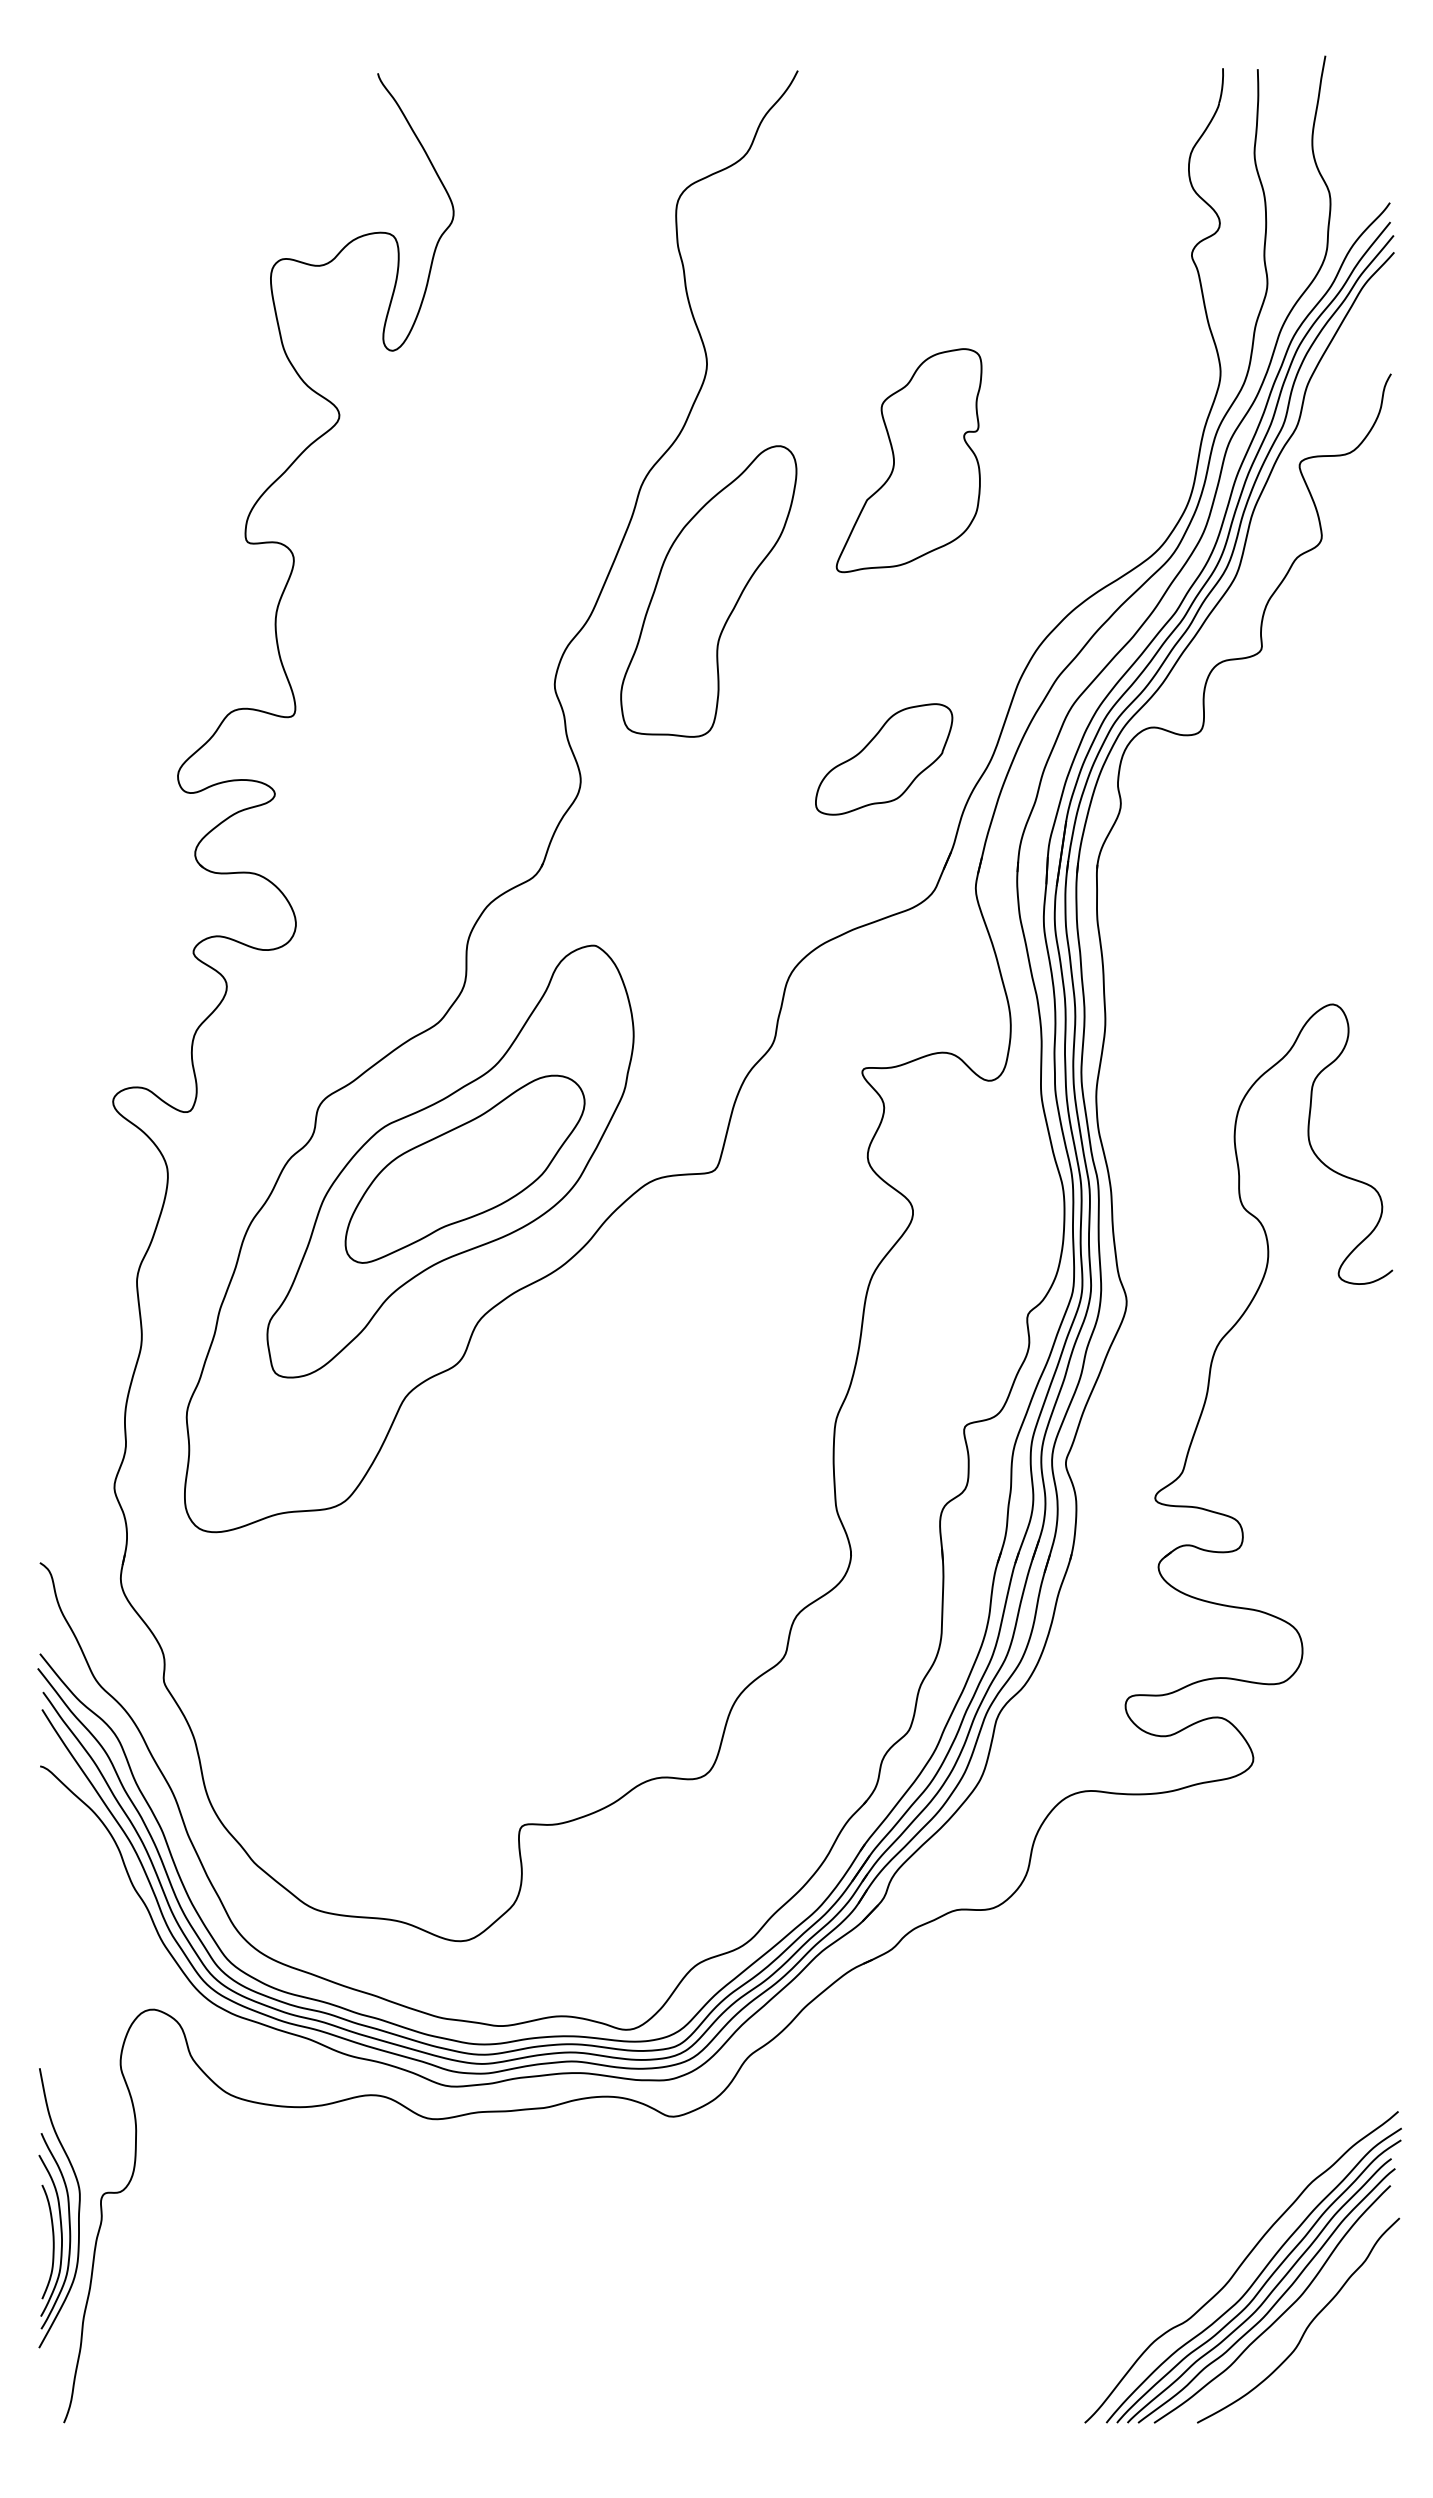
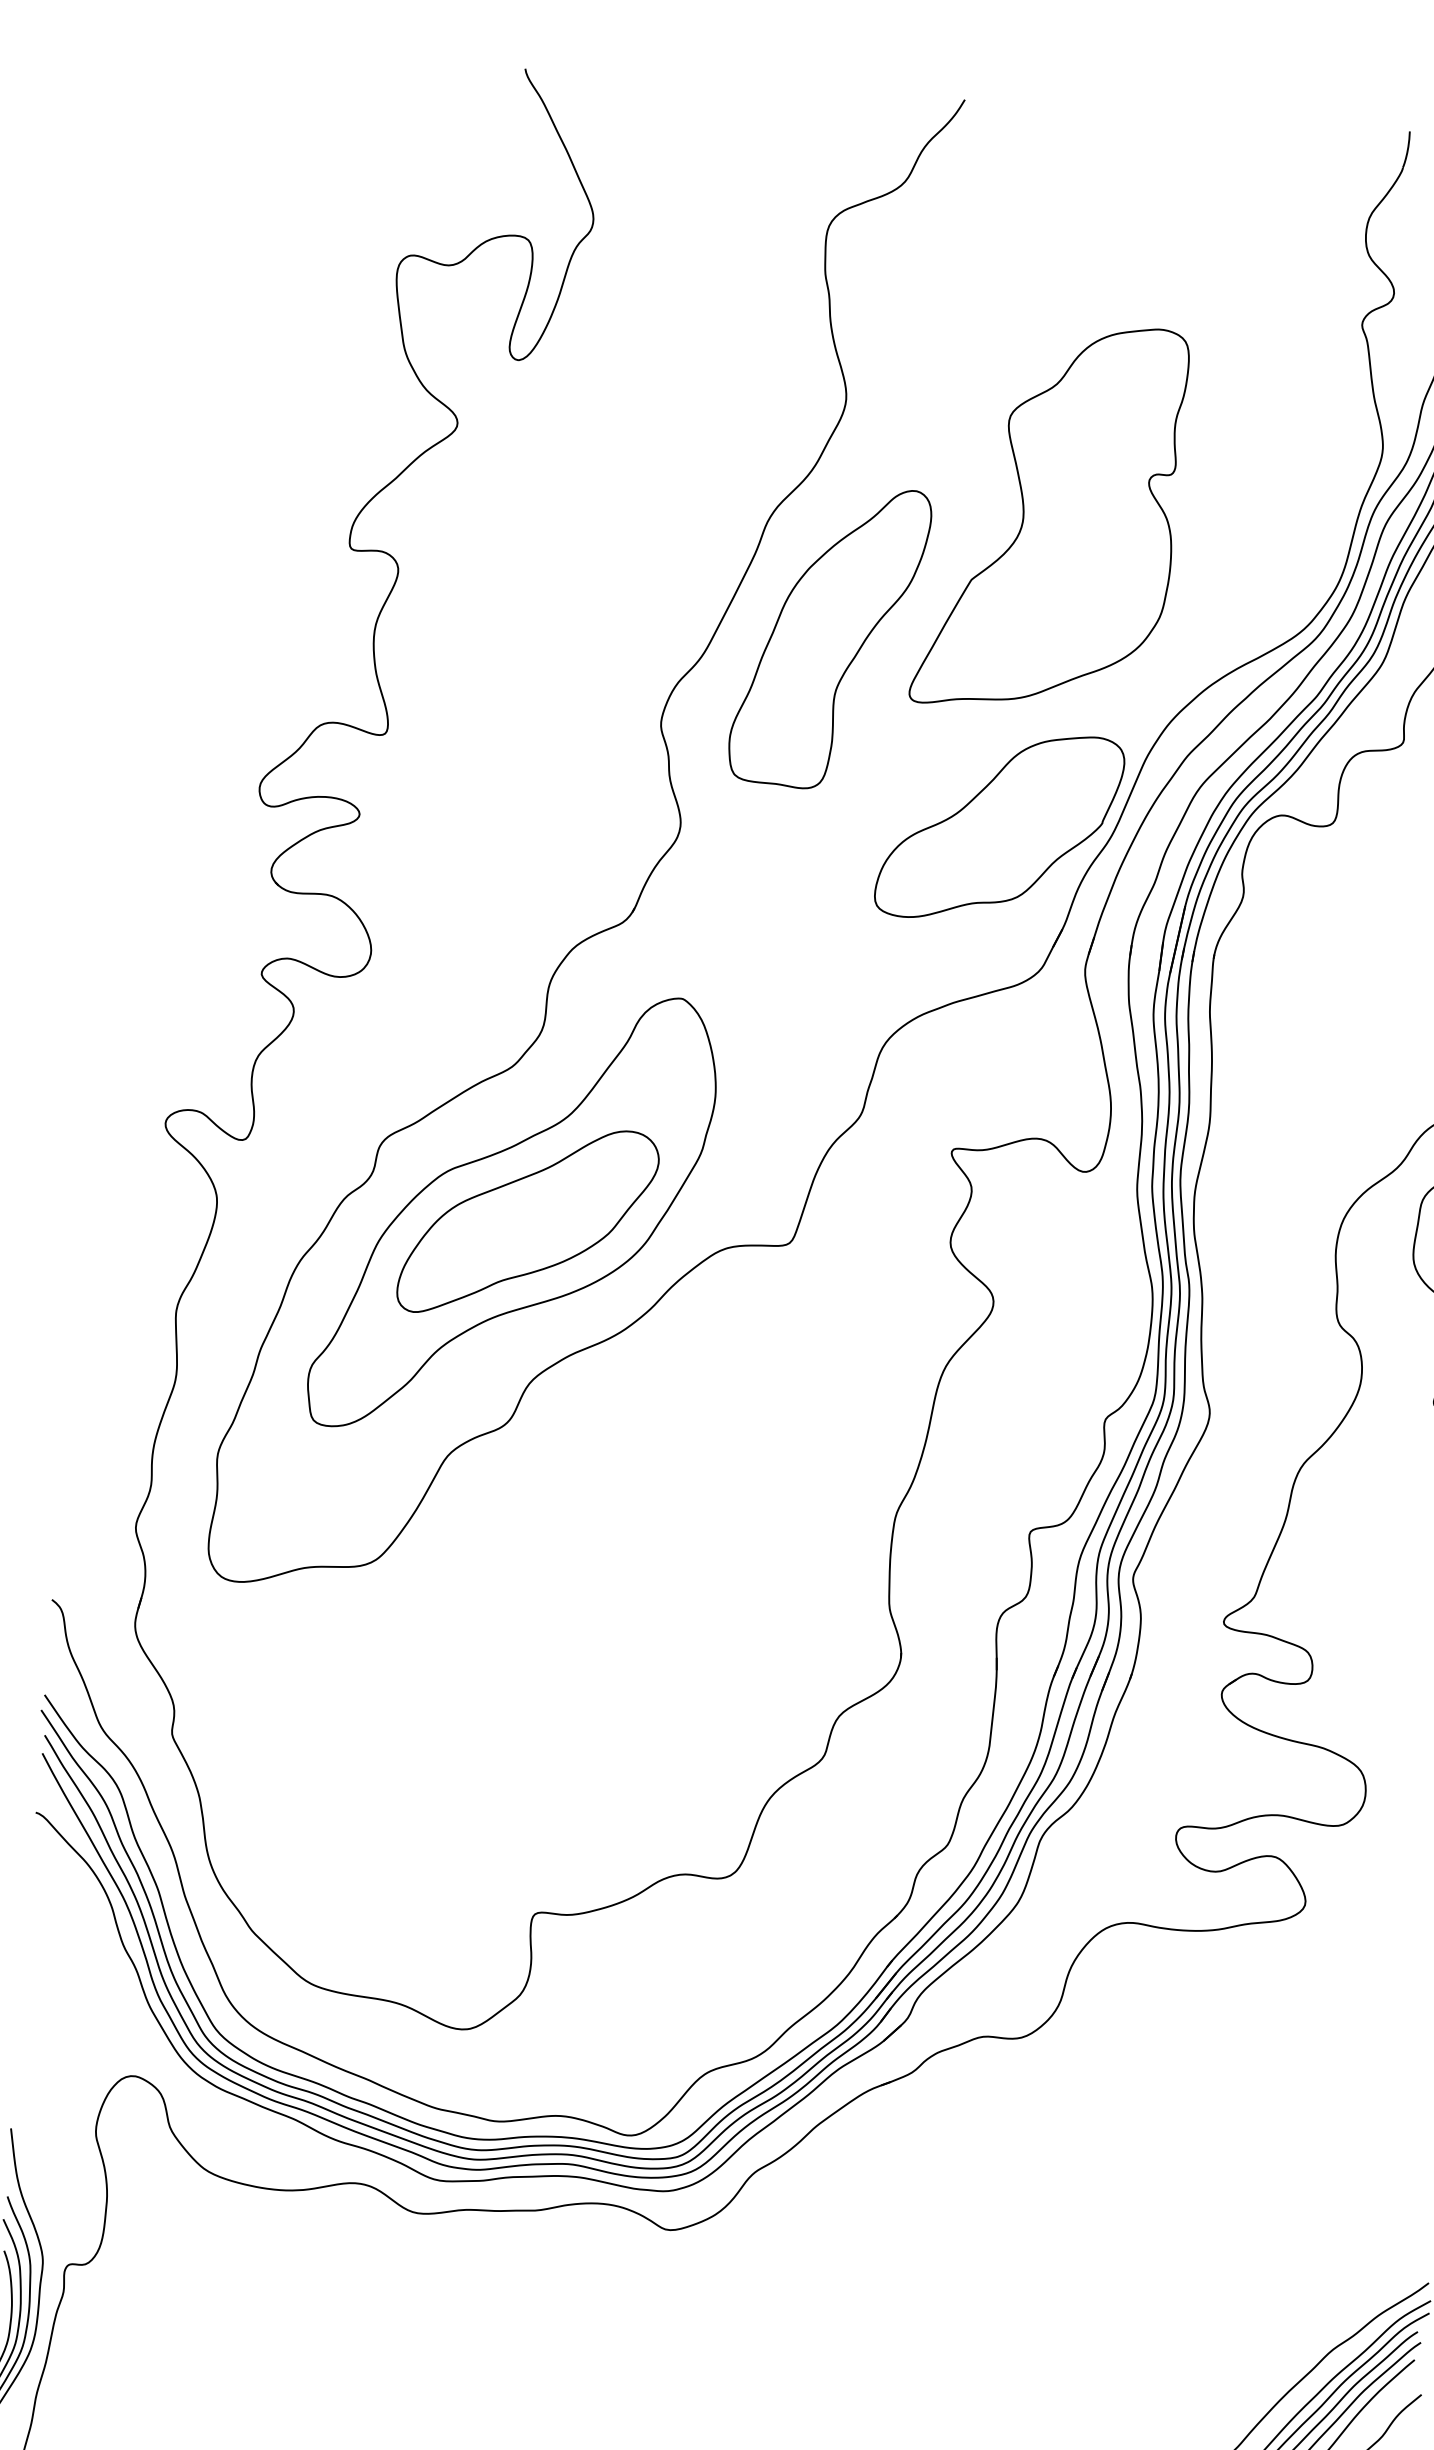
part: (908, 460) -> (1049, 516), size x1.67
part: (883, 759) -> (999, 827), size x1.67

